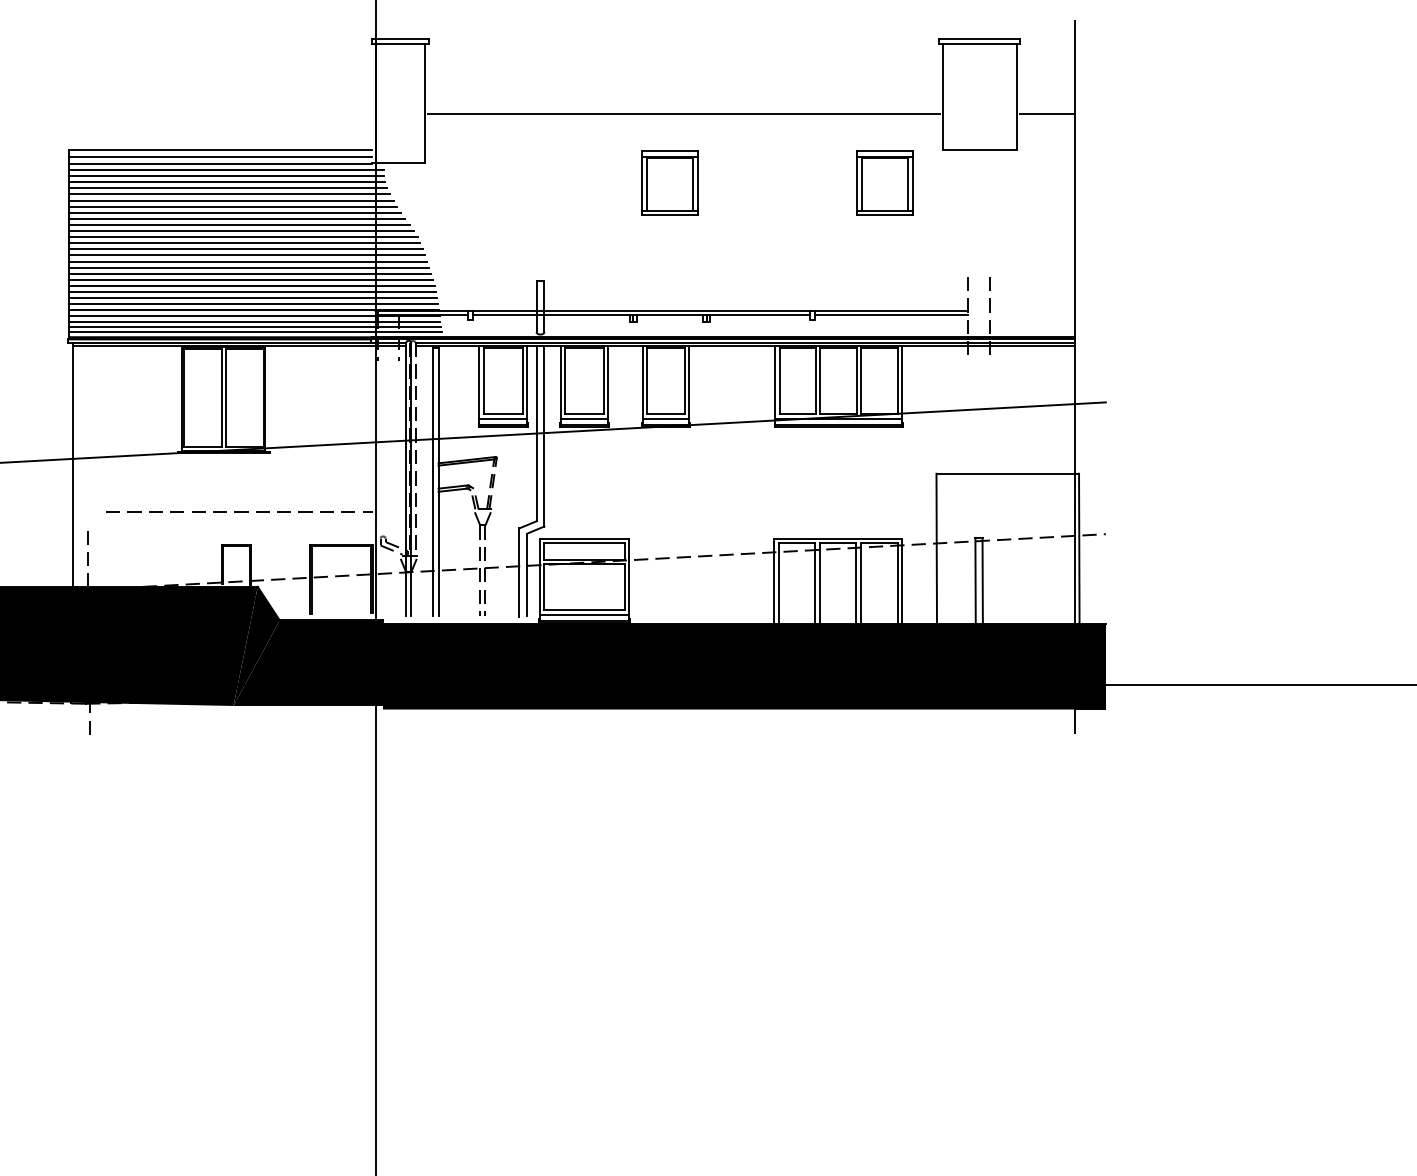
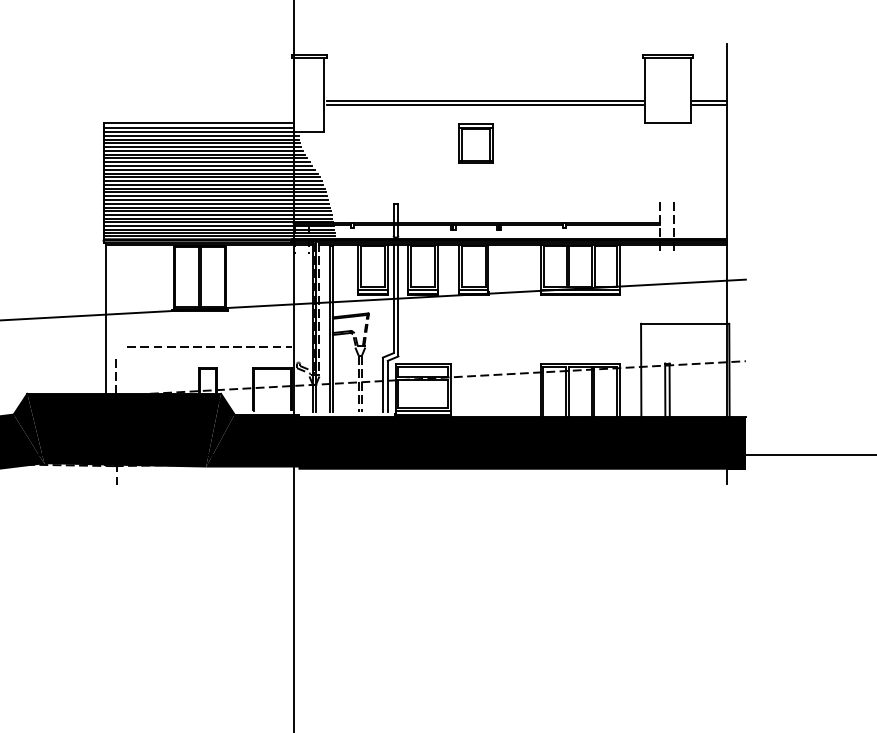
line: (683, 121) -> (484, 105), added
line: (1047, 121) -> (709, 105), added
part: (883, 182) -> (608, 143), removed

